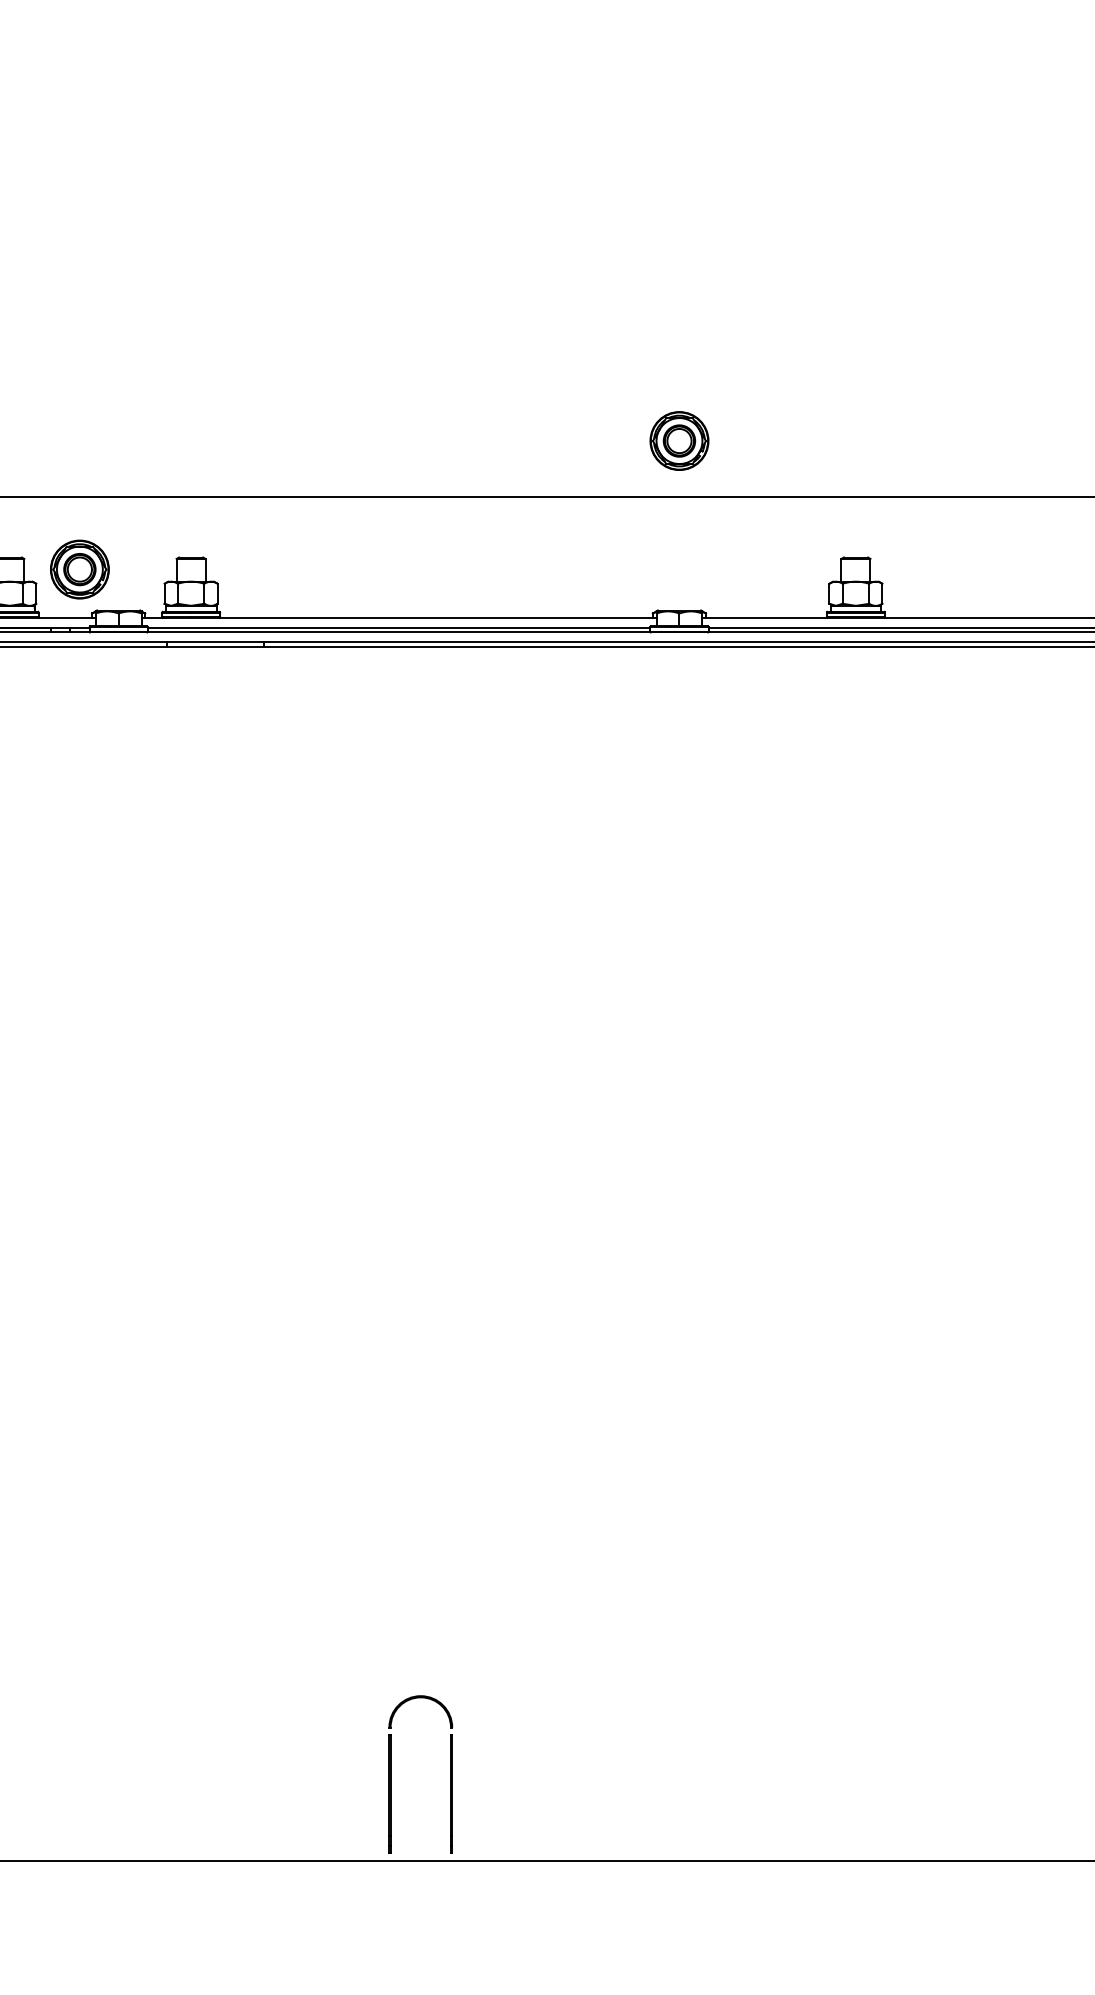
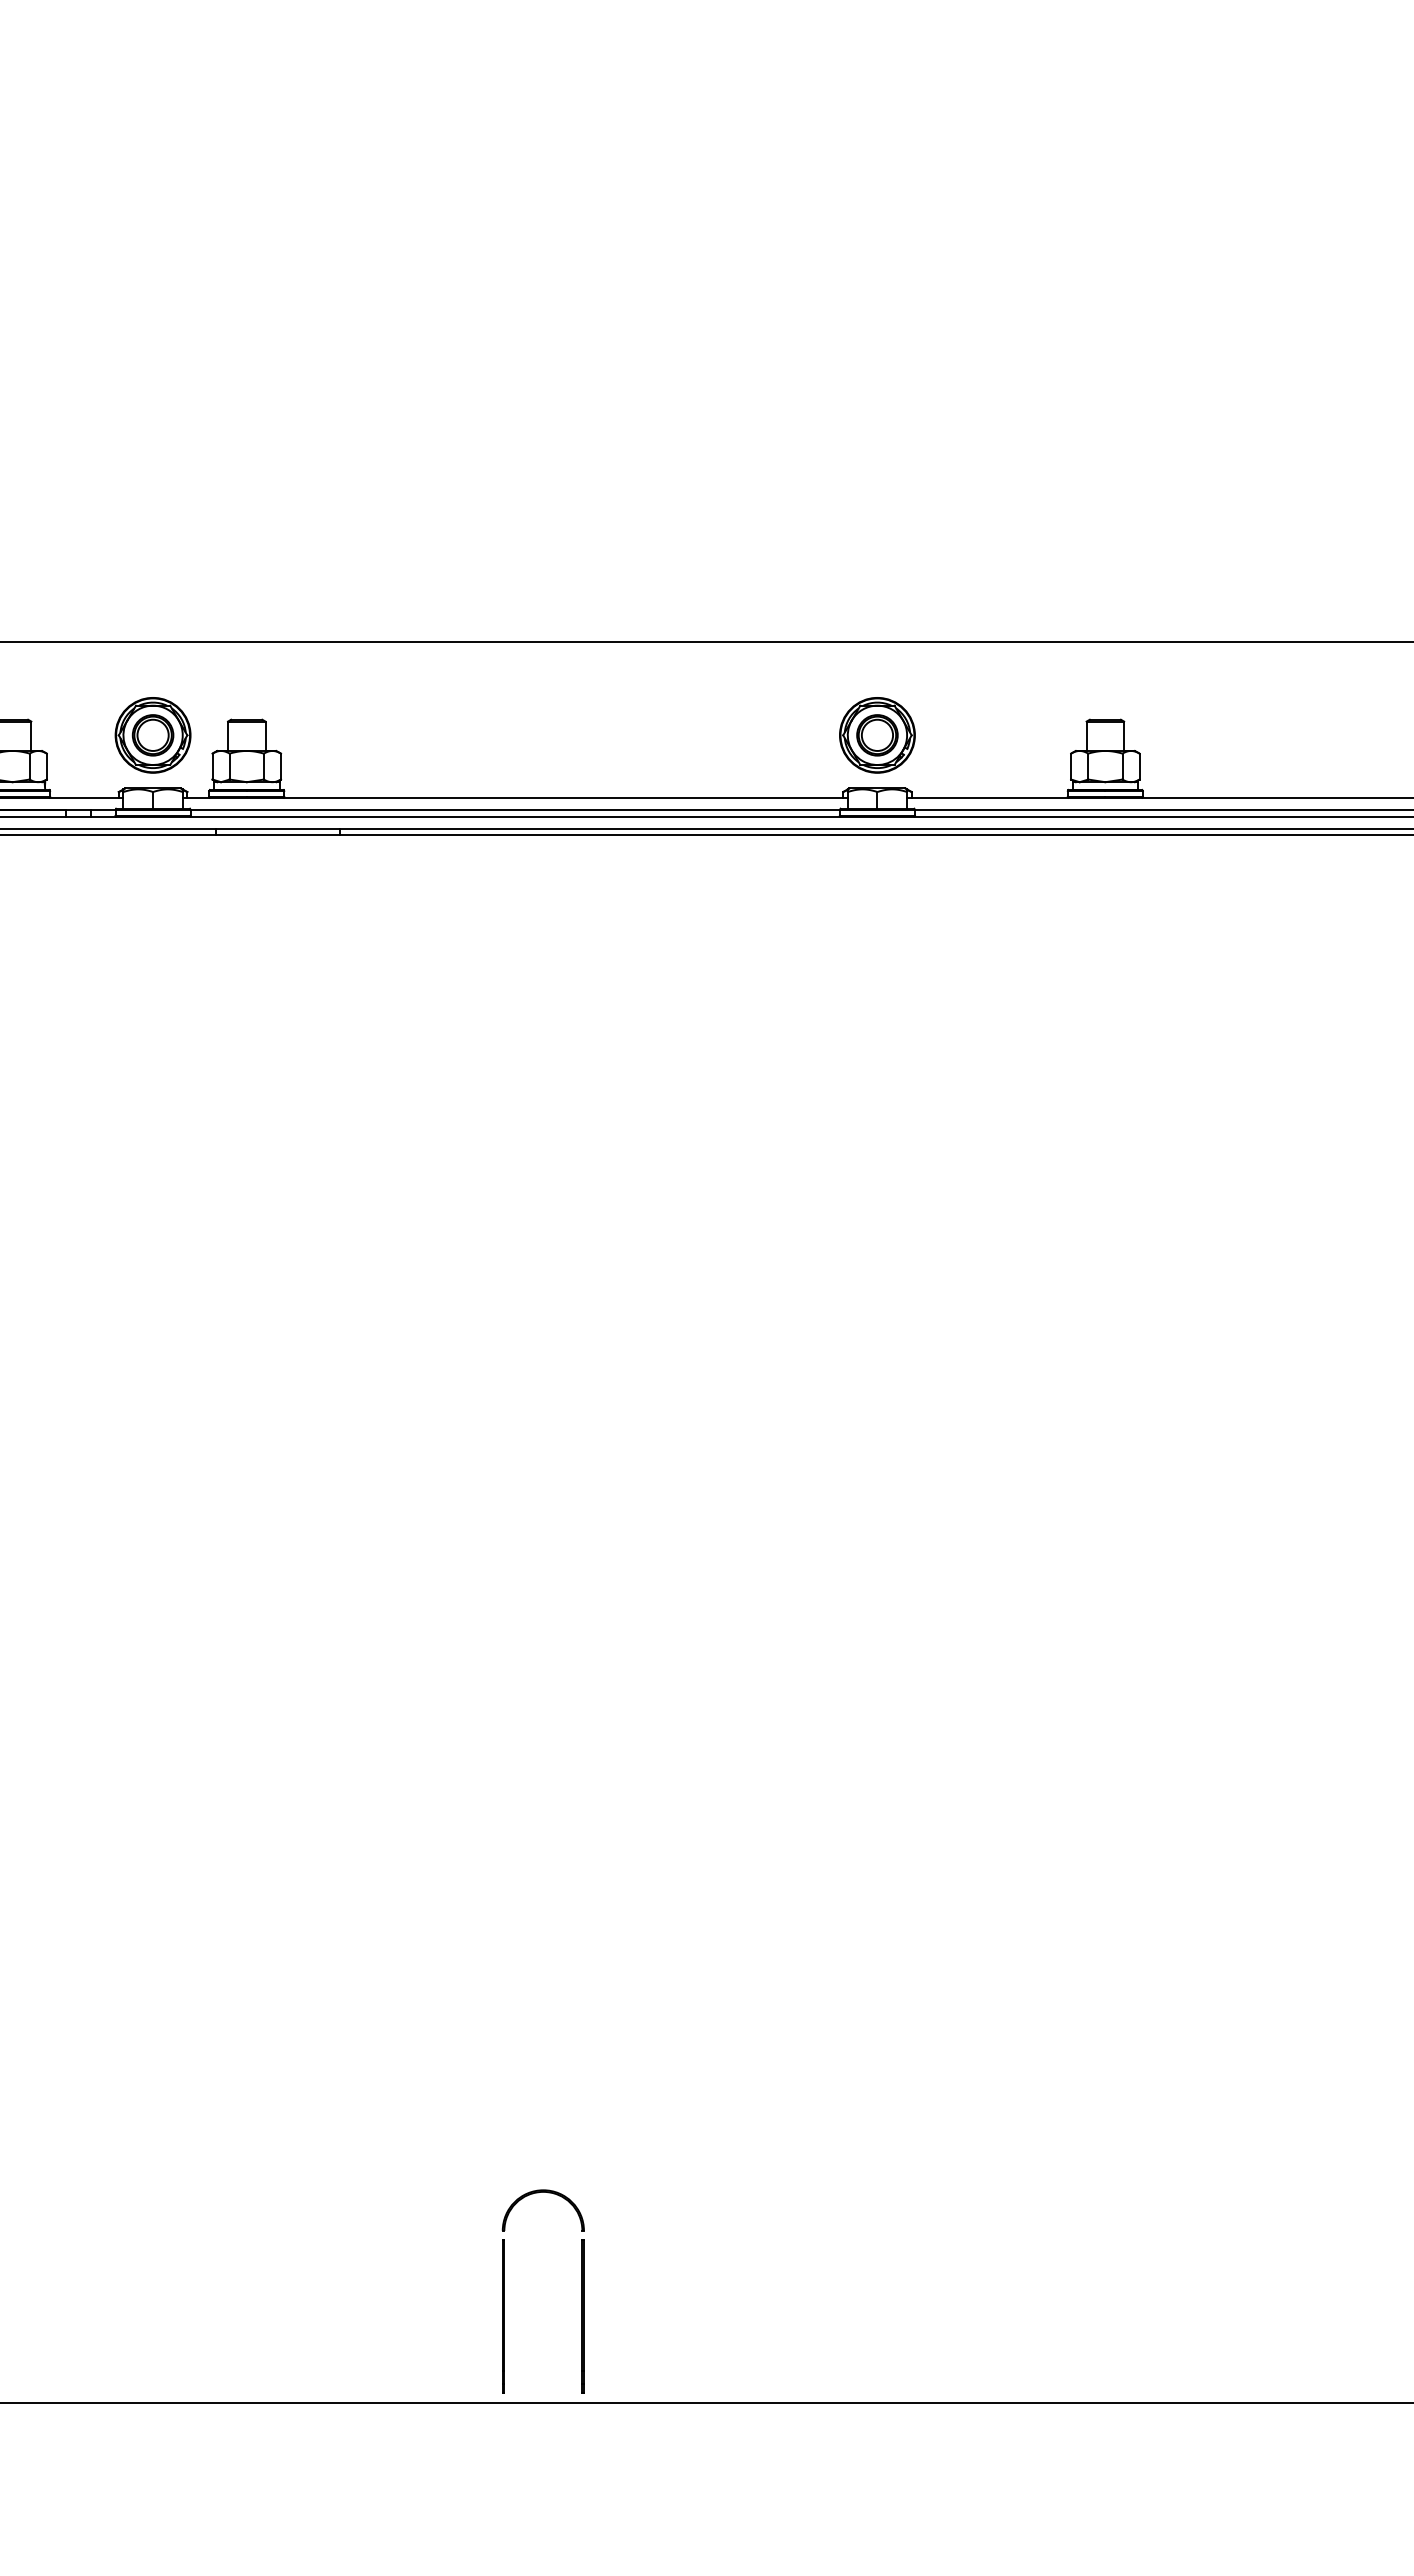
part: (679, 441) -> (877, 735), moved
part: (79, 569) -> (152, 735), moved

